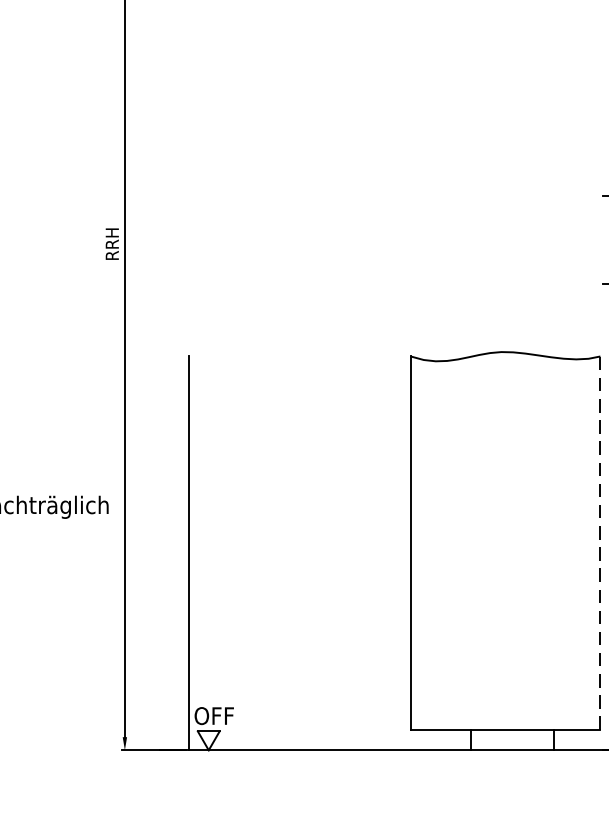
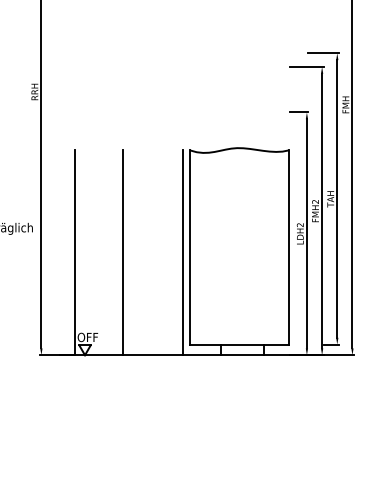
line: (599, 543) -> (288, 247), dashed -> solid
line: (280, 552) -> (122, 252), added
line: (398, 552) -> (183, 252), added

